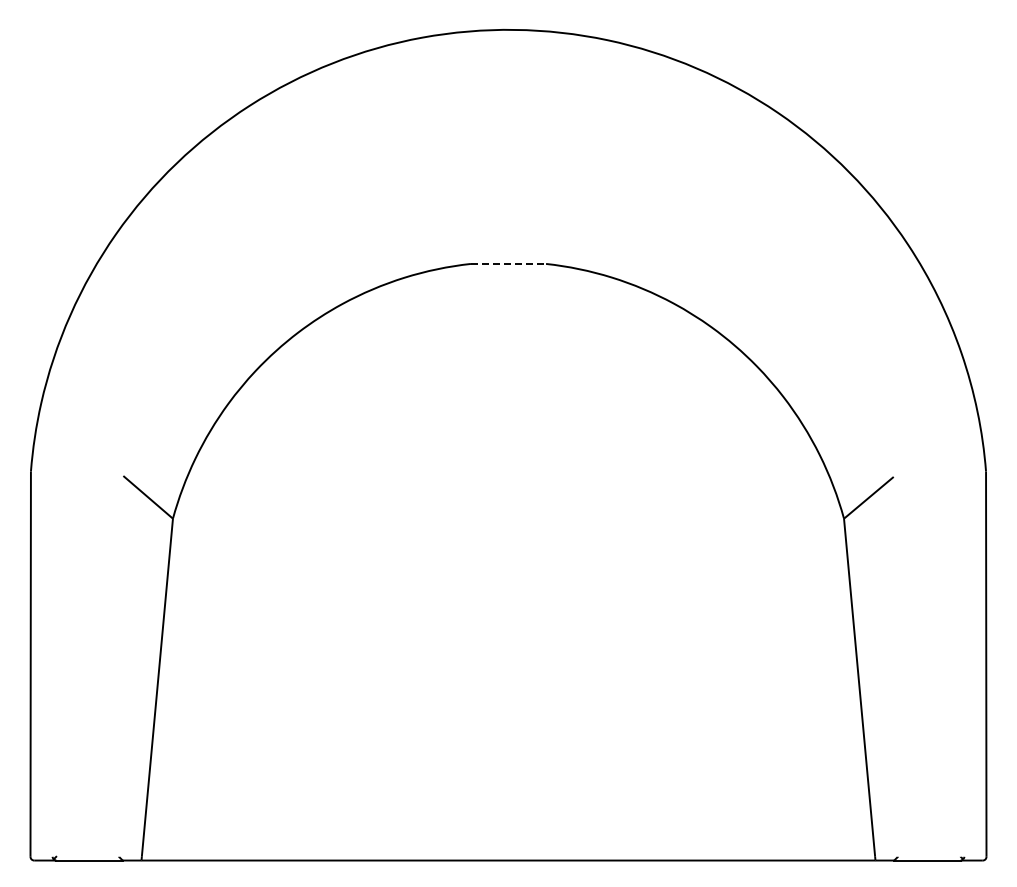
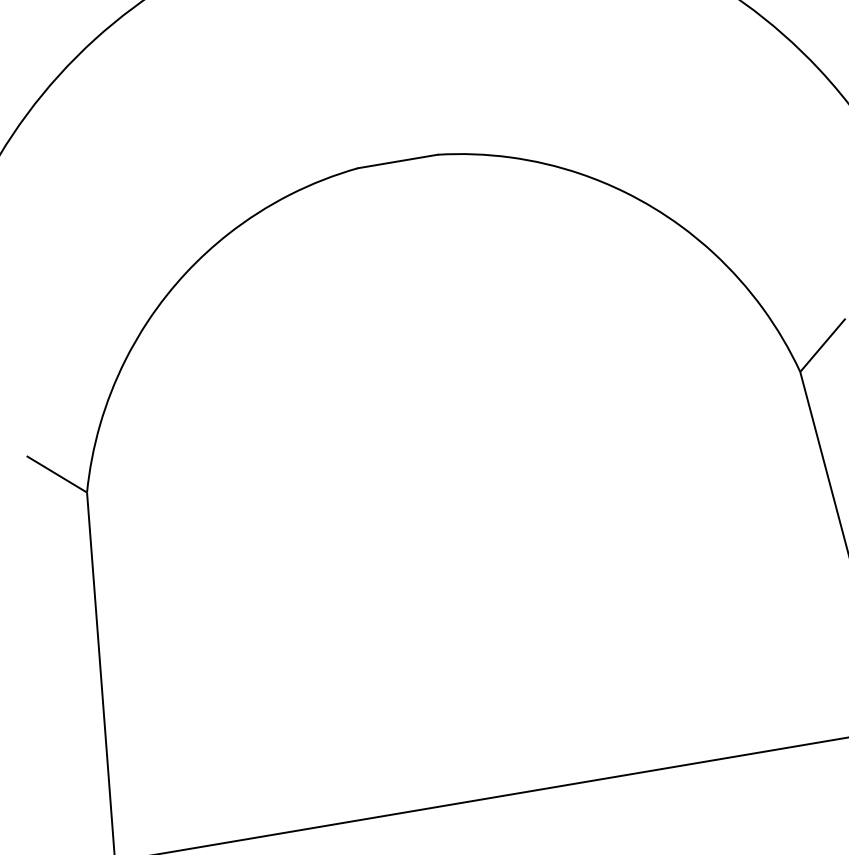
line: (508, 263) -> (397, 161), dashed -> solid

